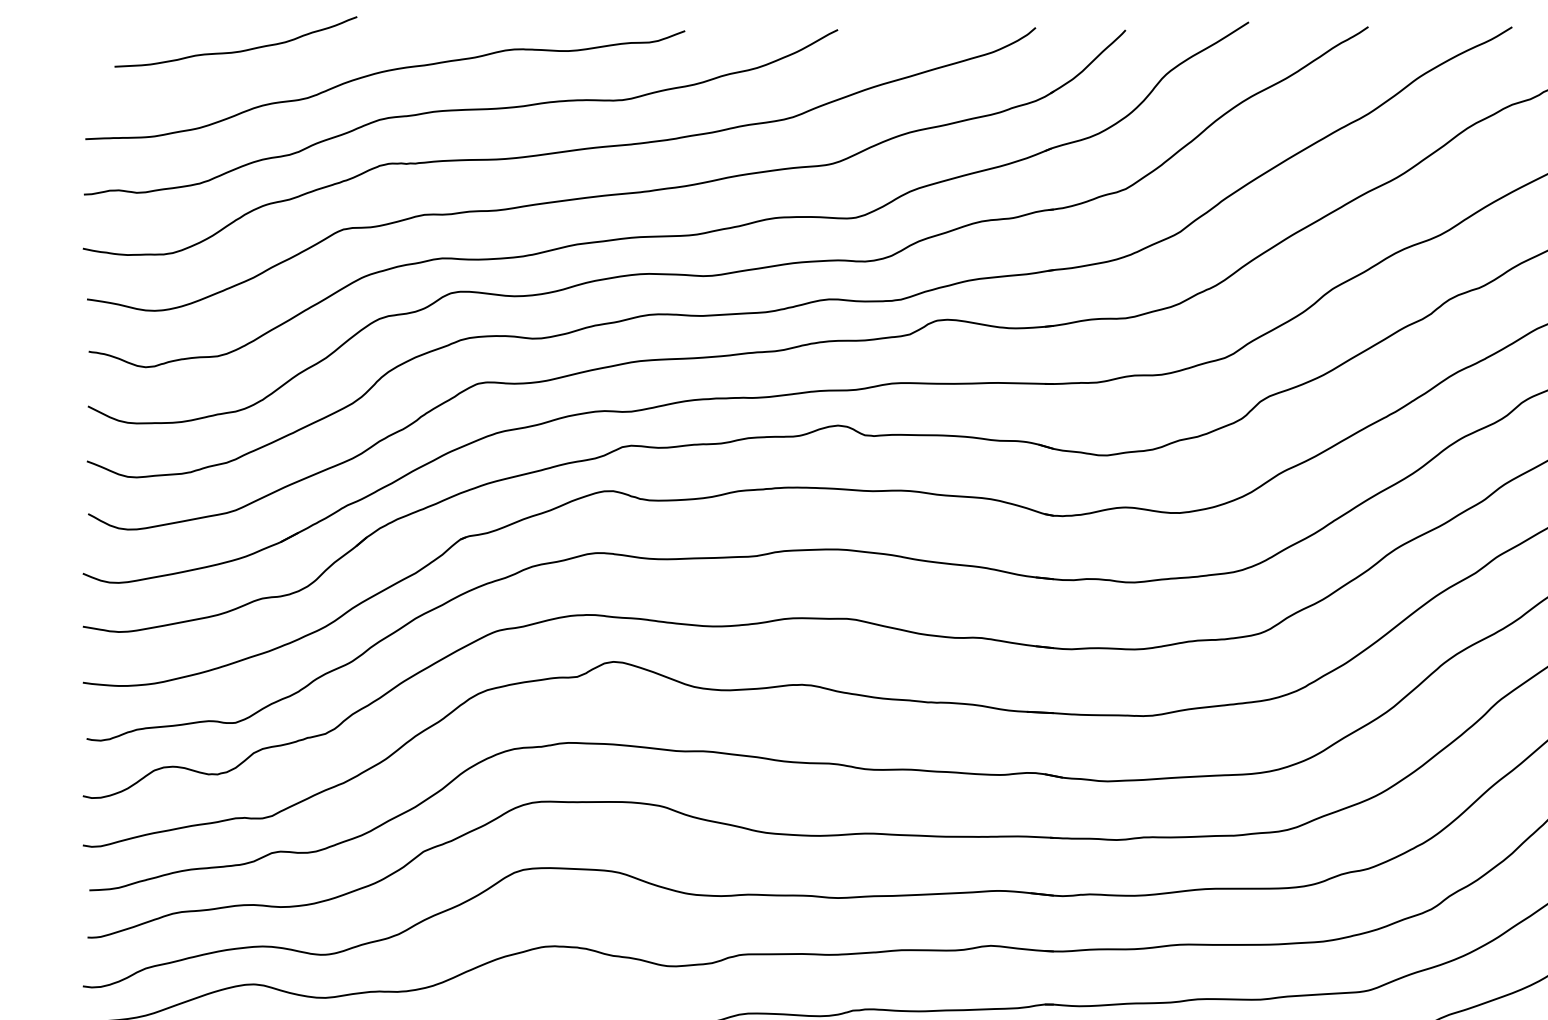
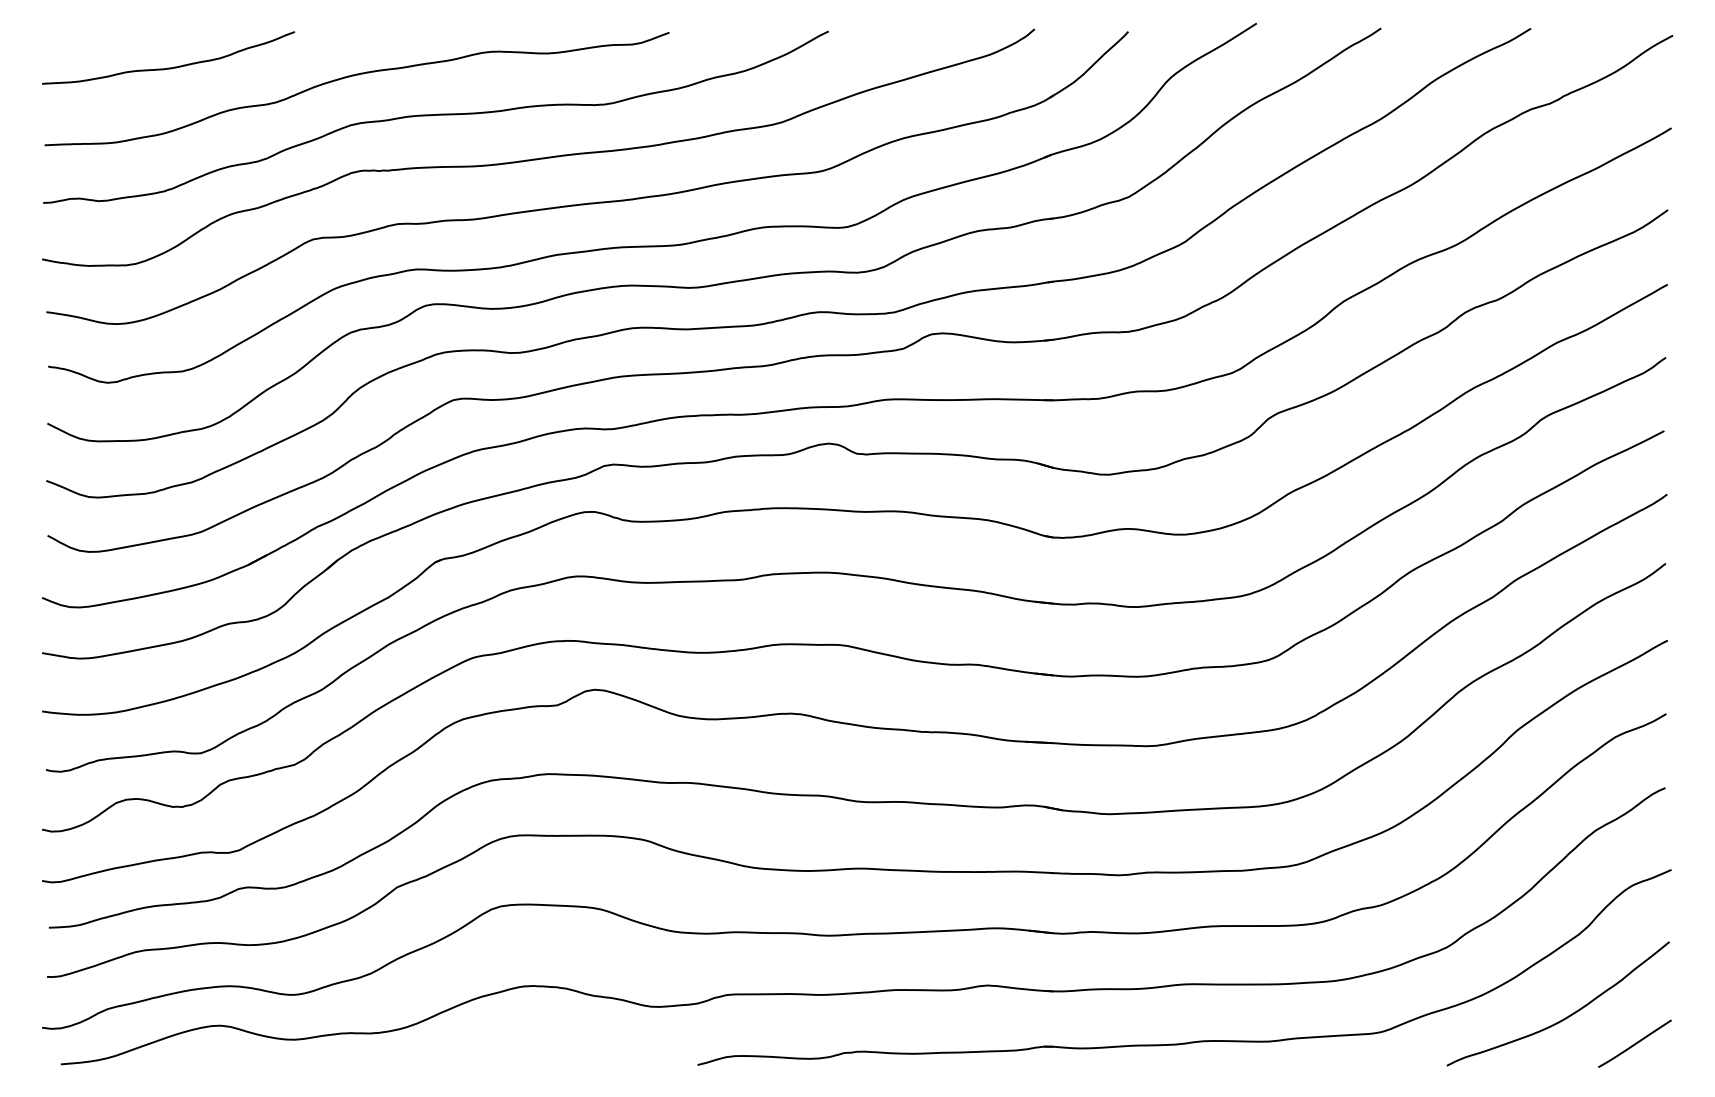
curve: (235, 51) -> (168, 67), moved

